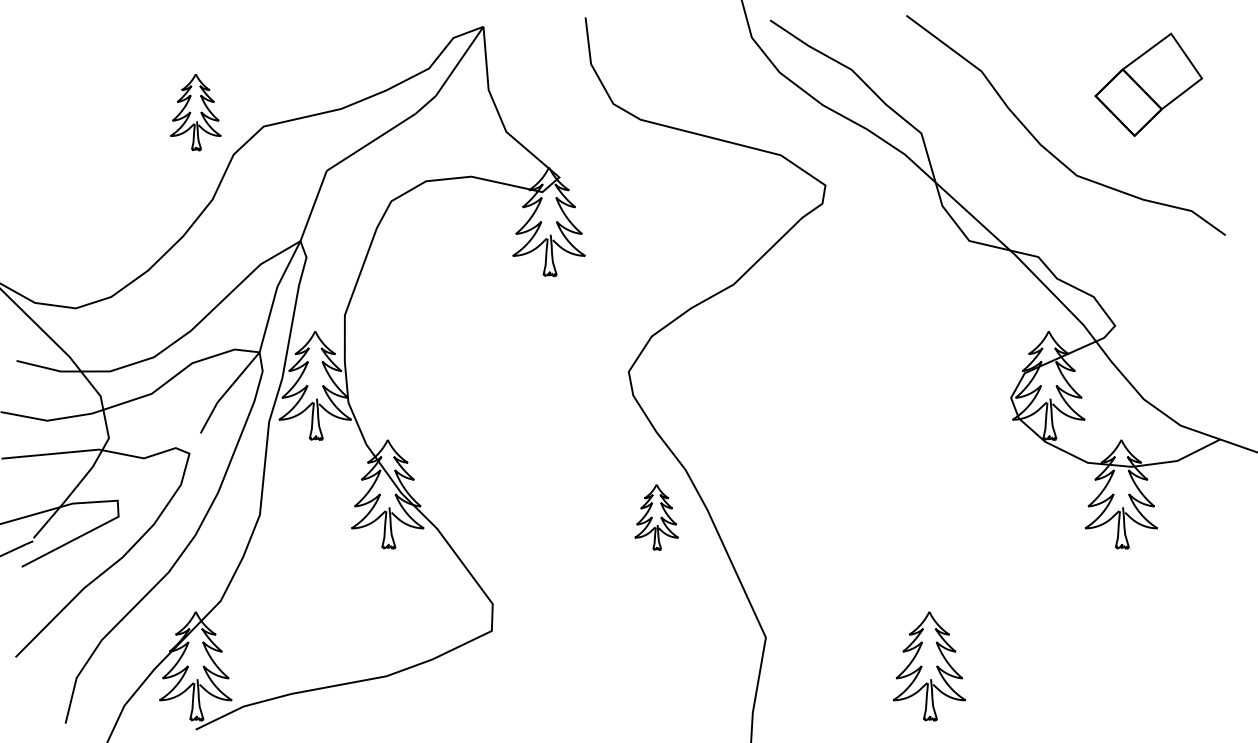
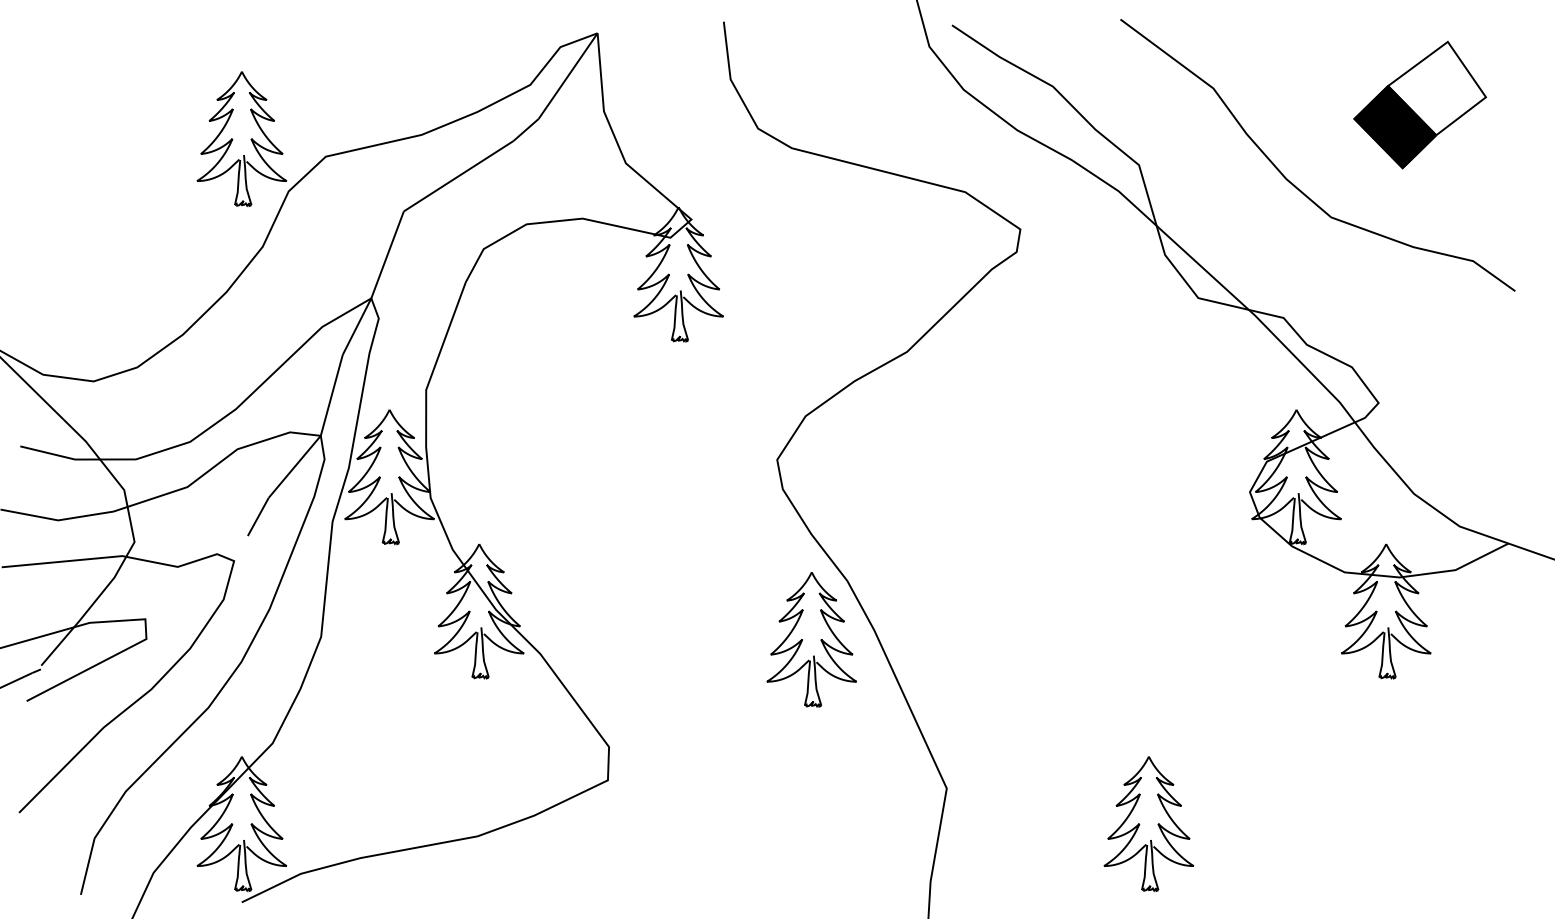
fill: (1128, 102) -> (1395, 127), added
part: (195, 111) -> (241, 138), size x1.43
part: (656, 517) -> (811, 639), size x1.67

